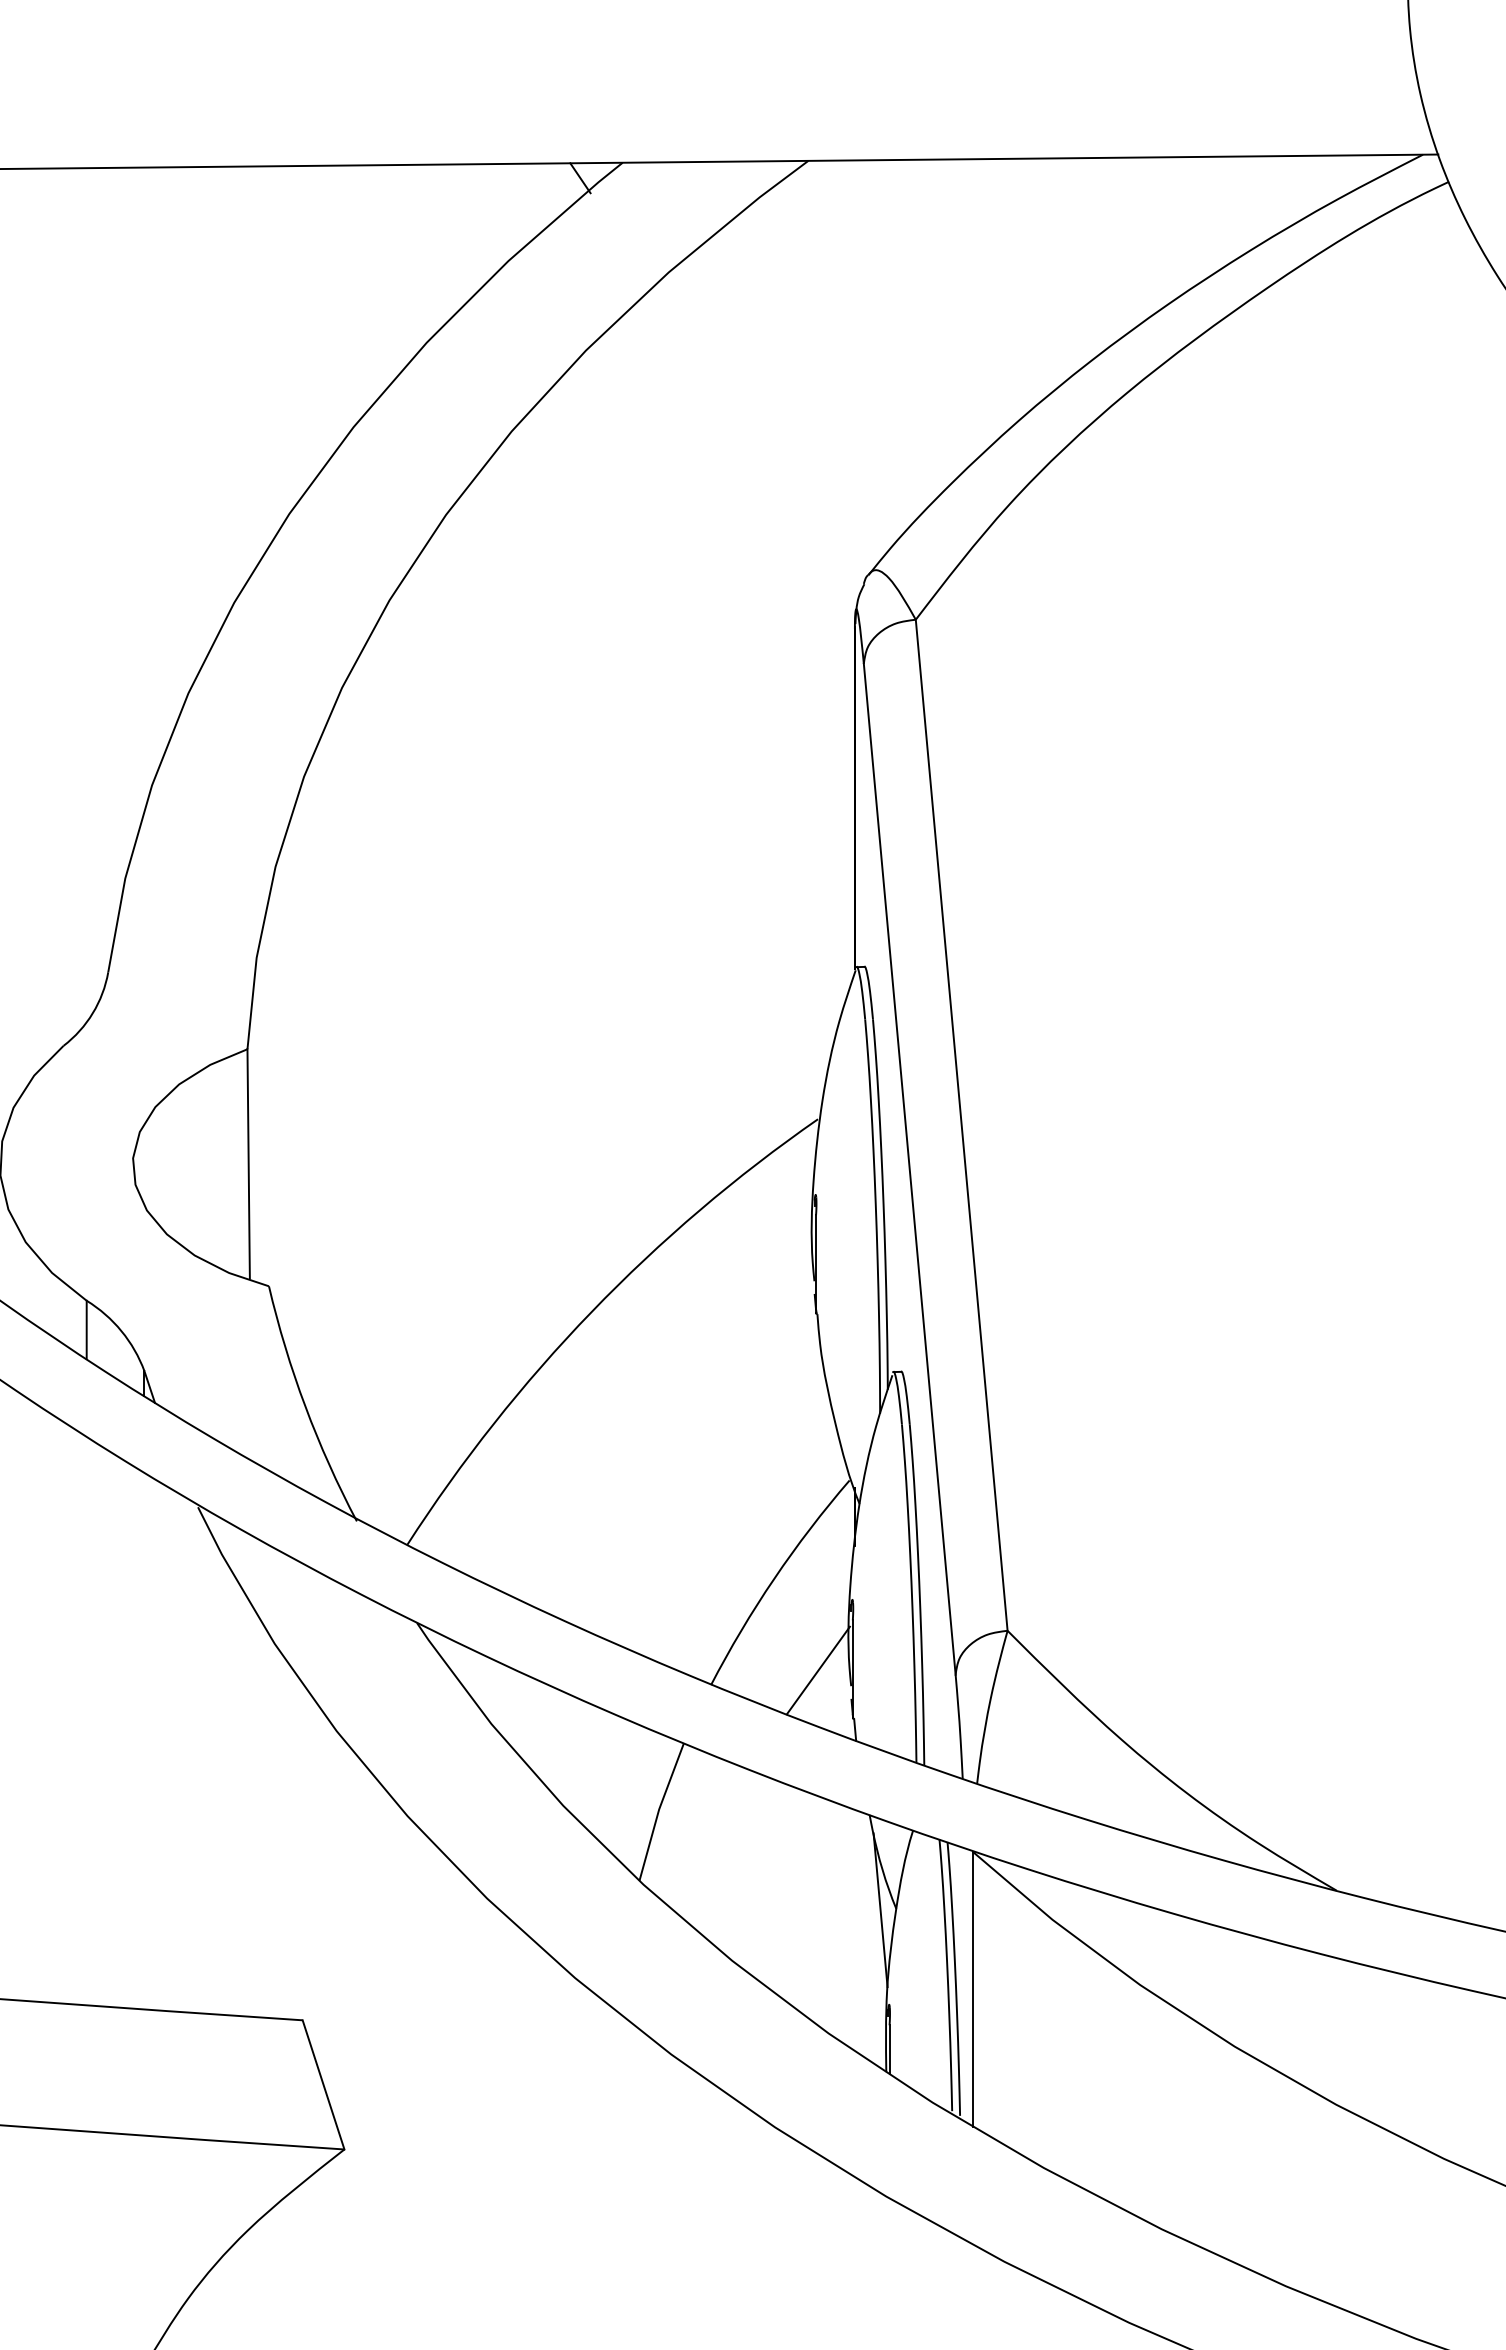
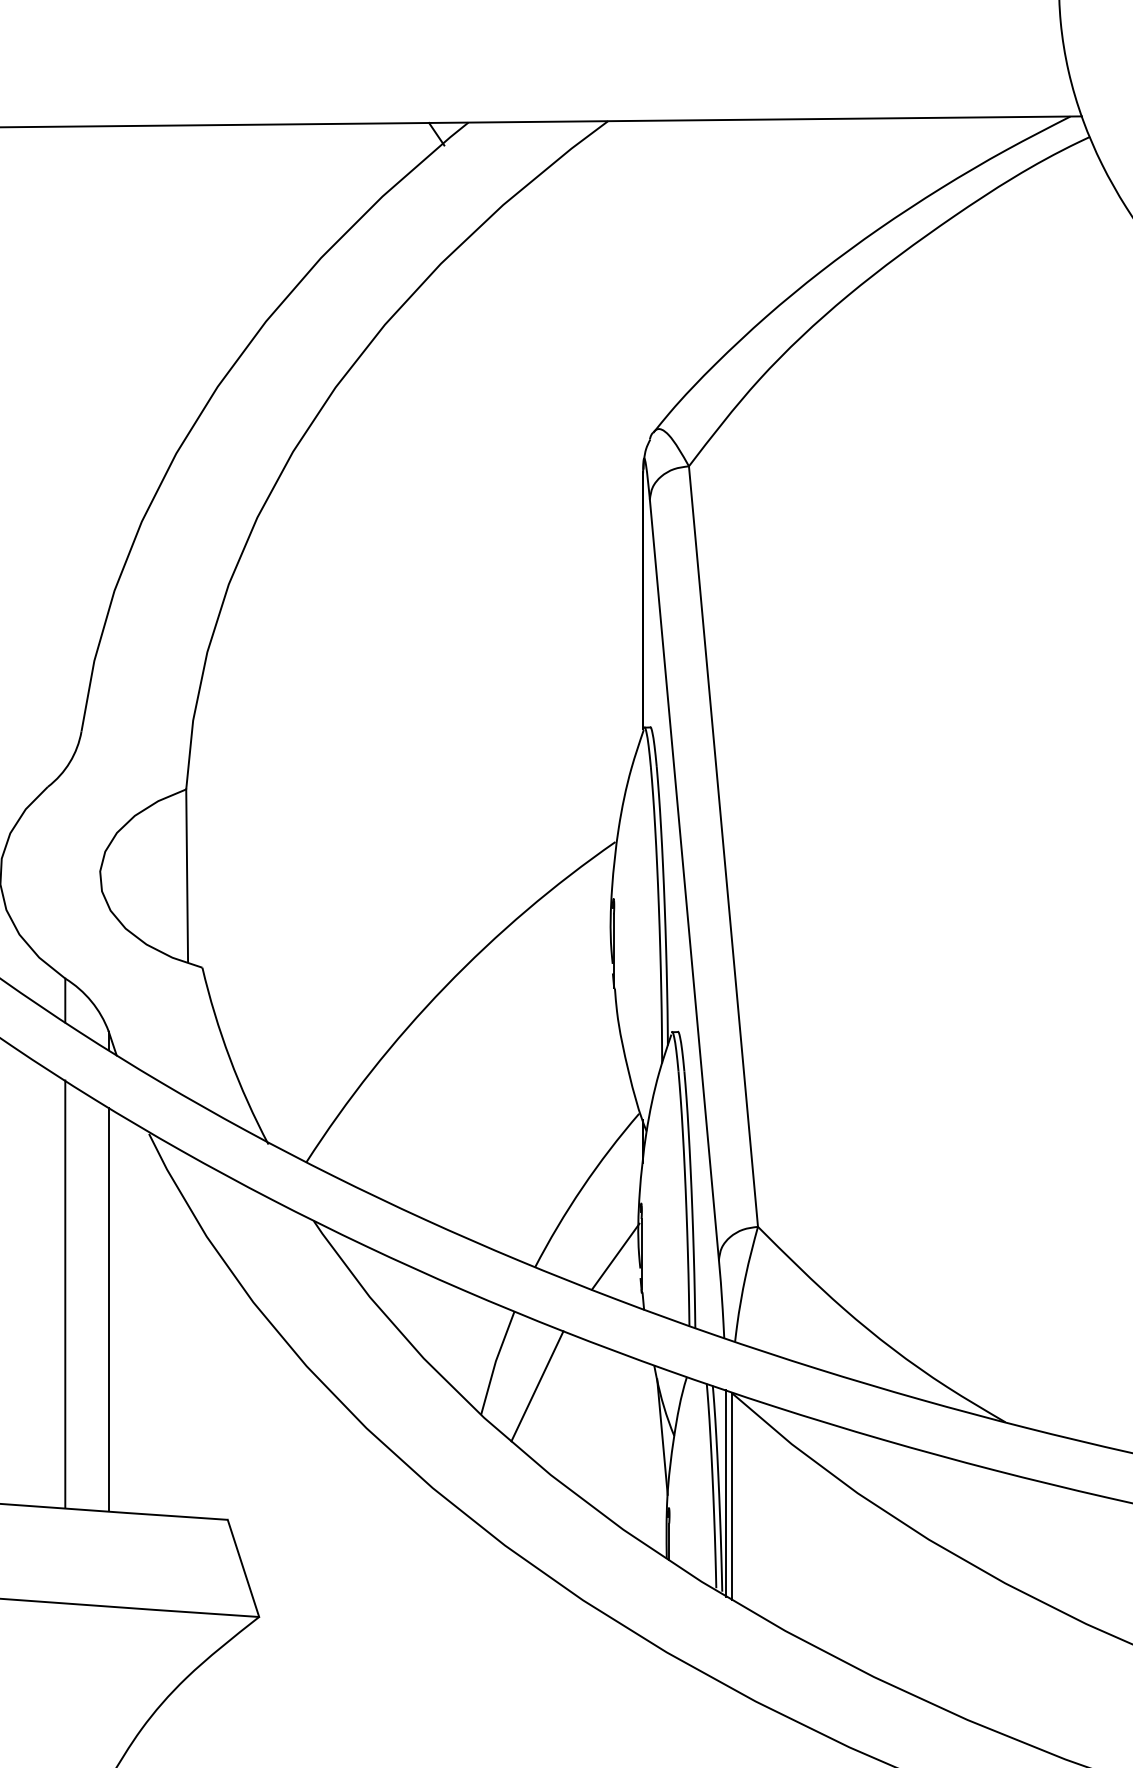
line: (86, 1720) -> (65, 1294), added
line: (144, 1740) -> (108, 1309), added
line: (713, 1842) -> (536, 1386), added
line: (964, 1984) -> (725, 1492), added

